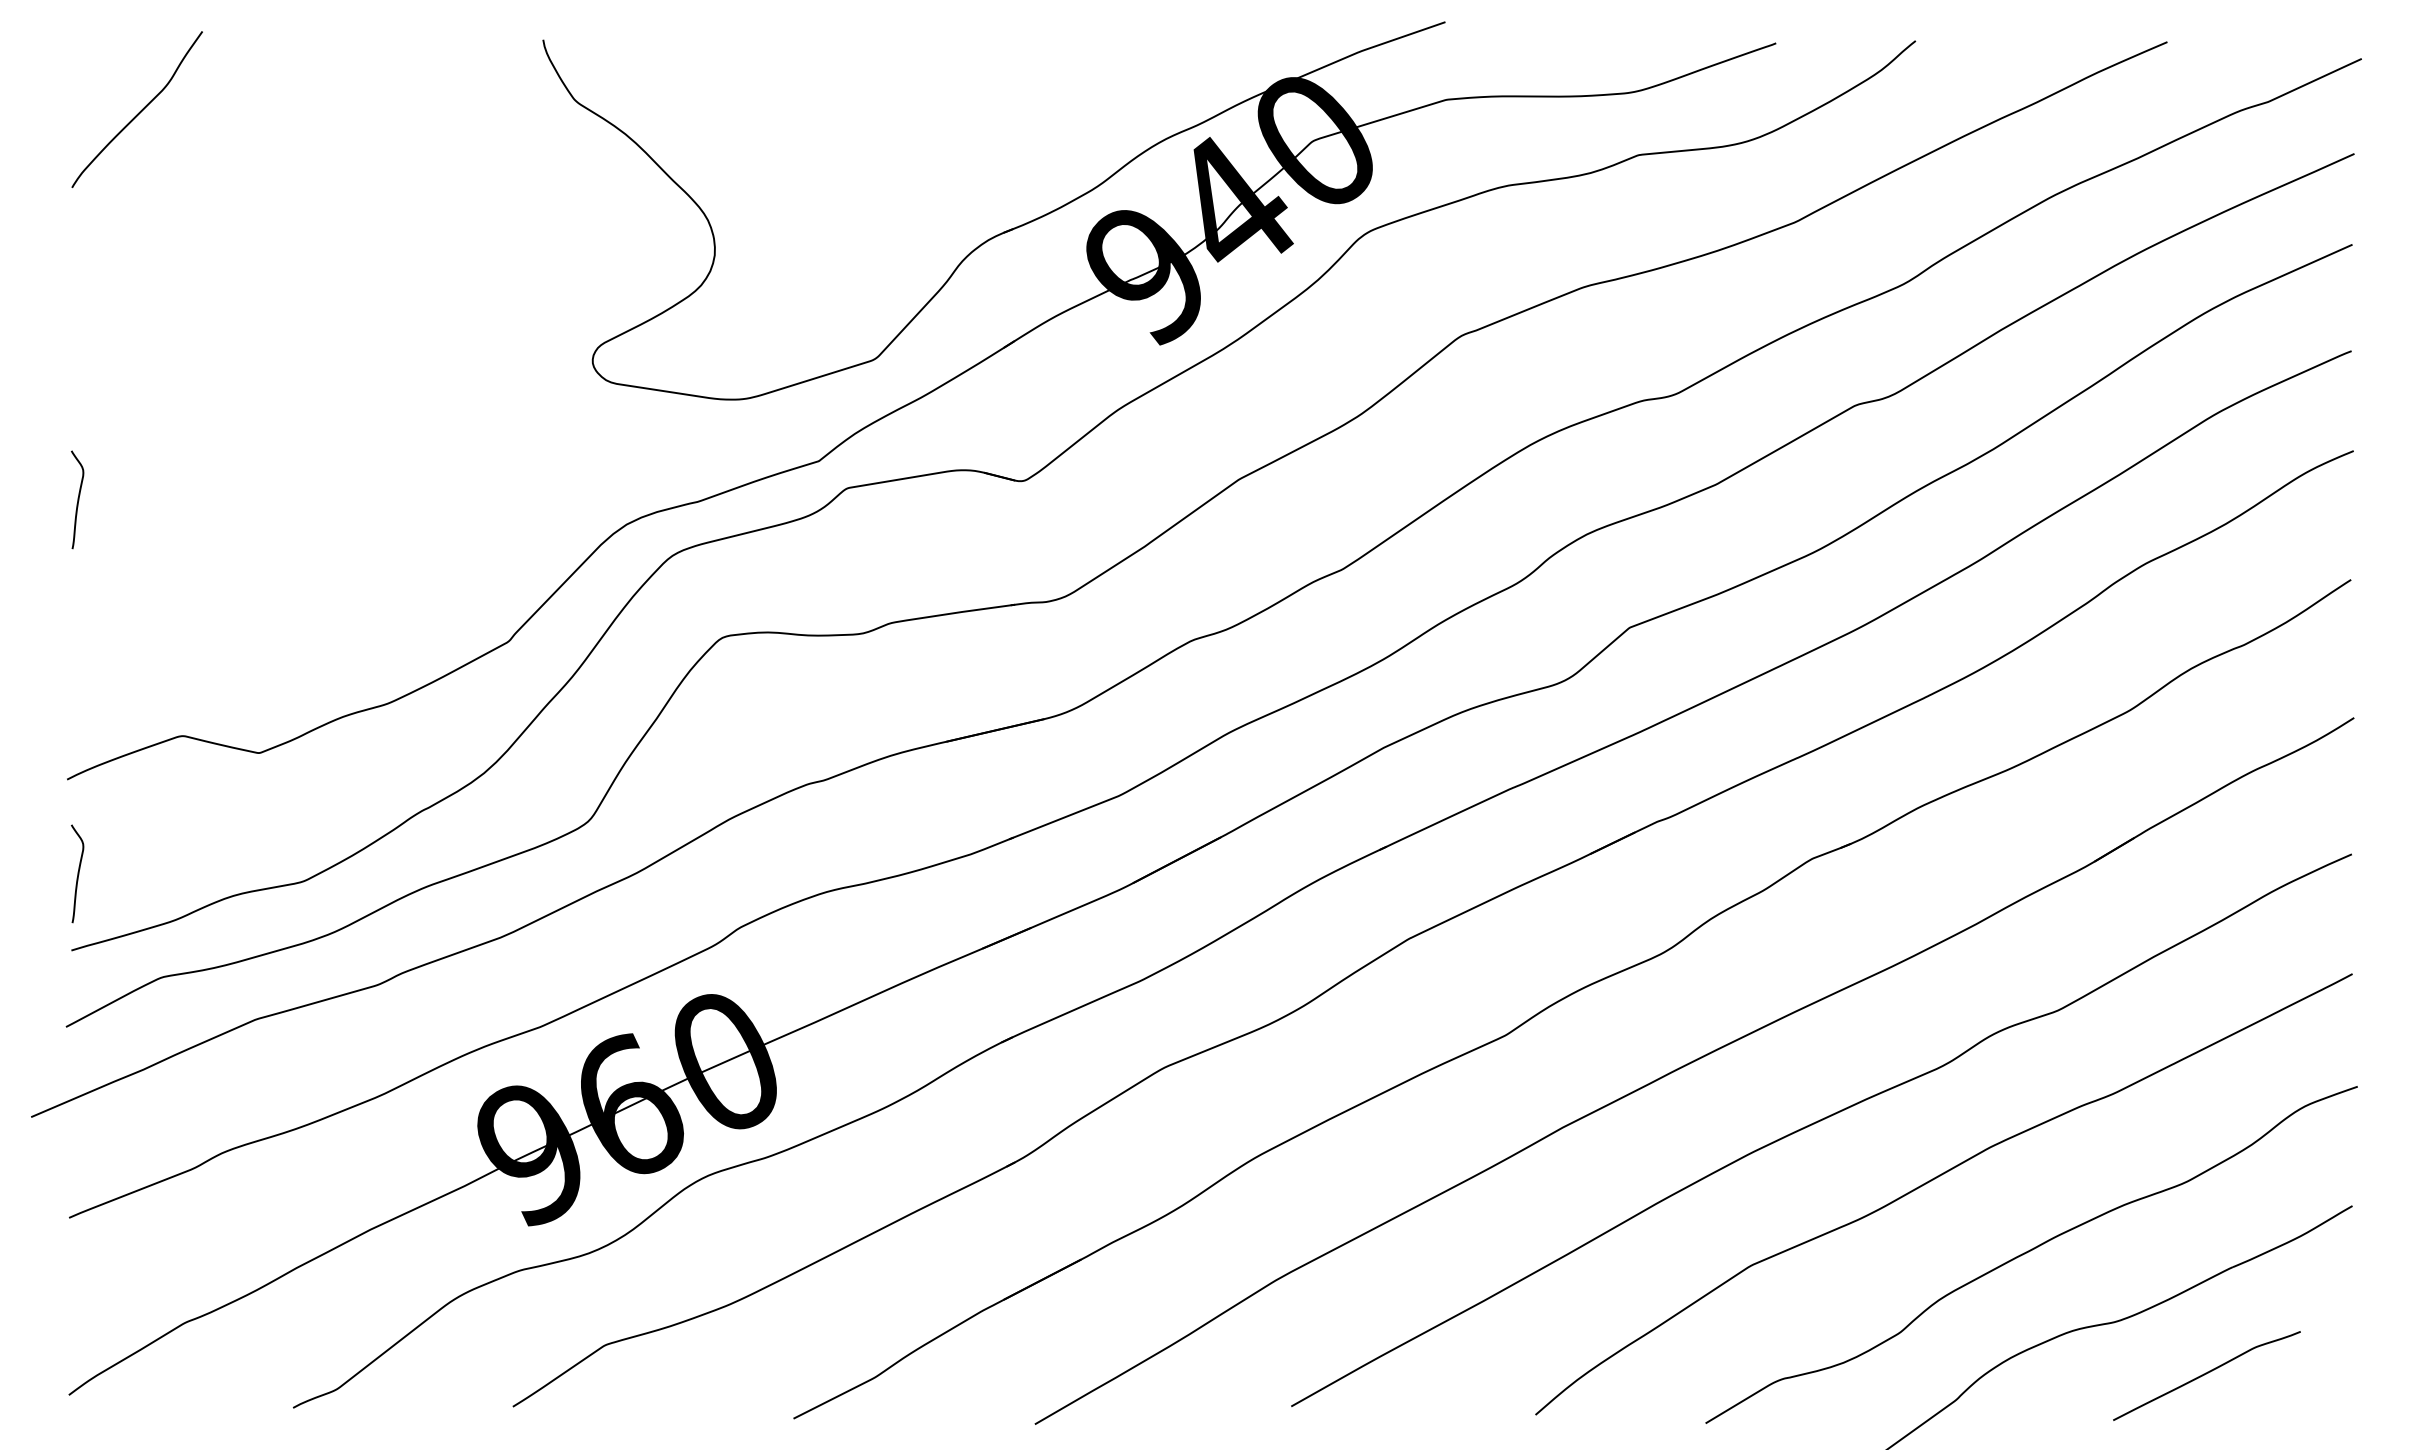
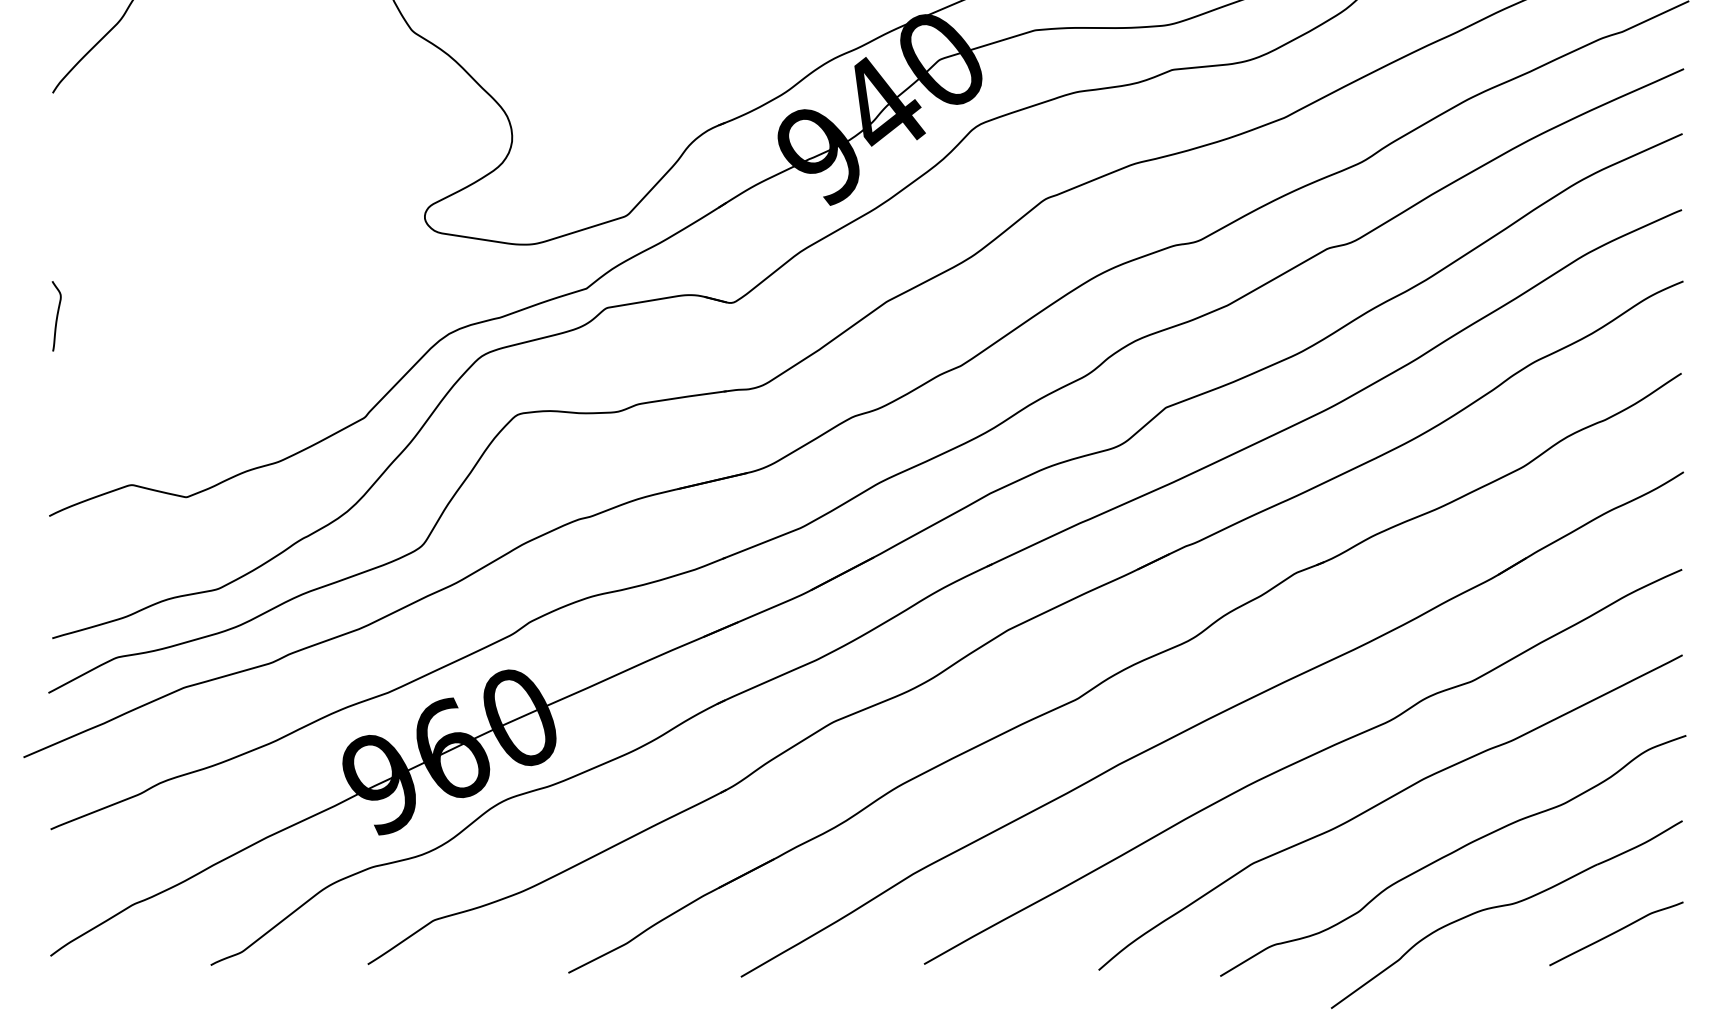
curve: (77, 873) -> (56, 583), removed
curve: (2206, 1374) -> (1616, 932), moved

